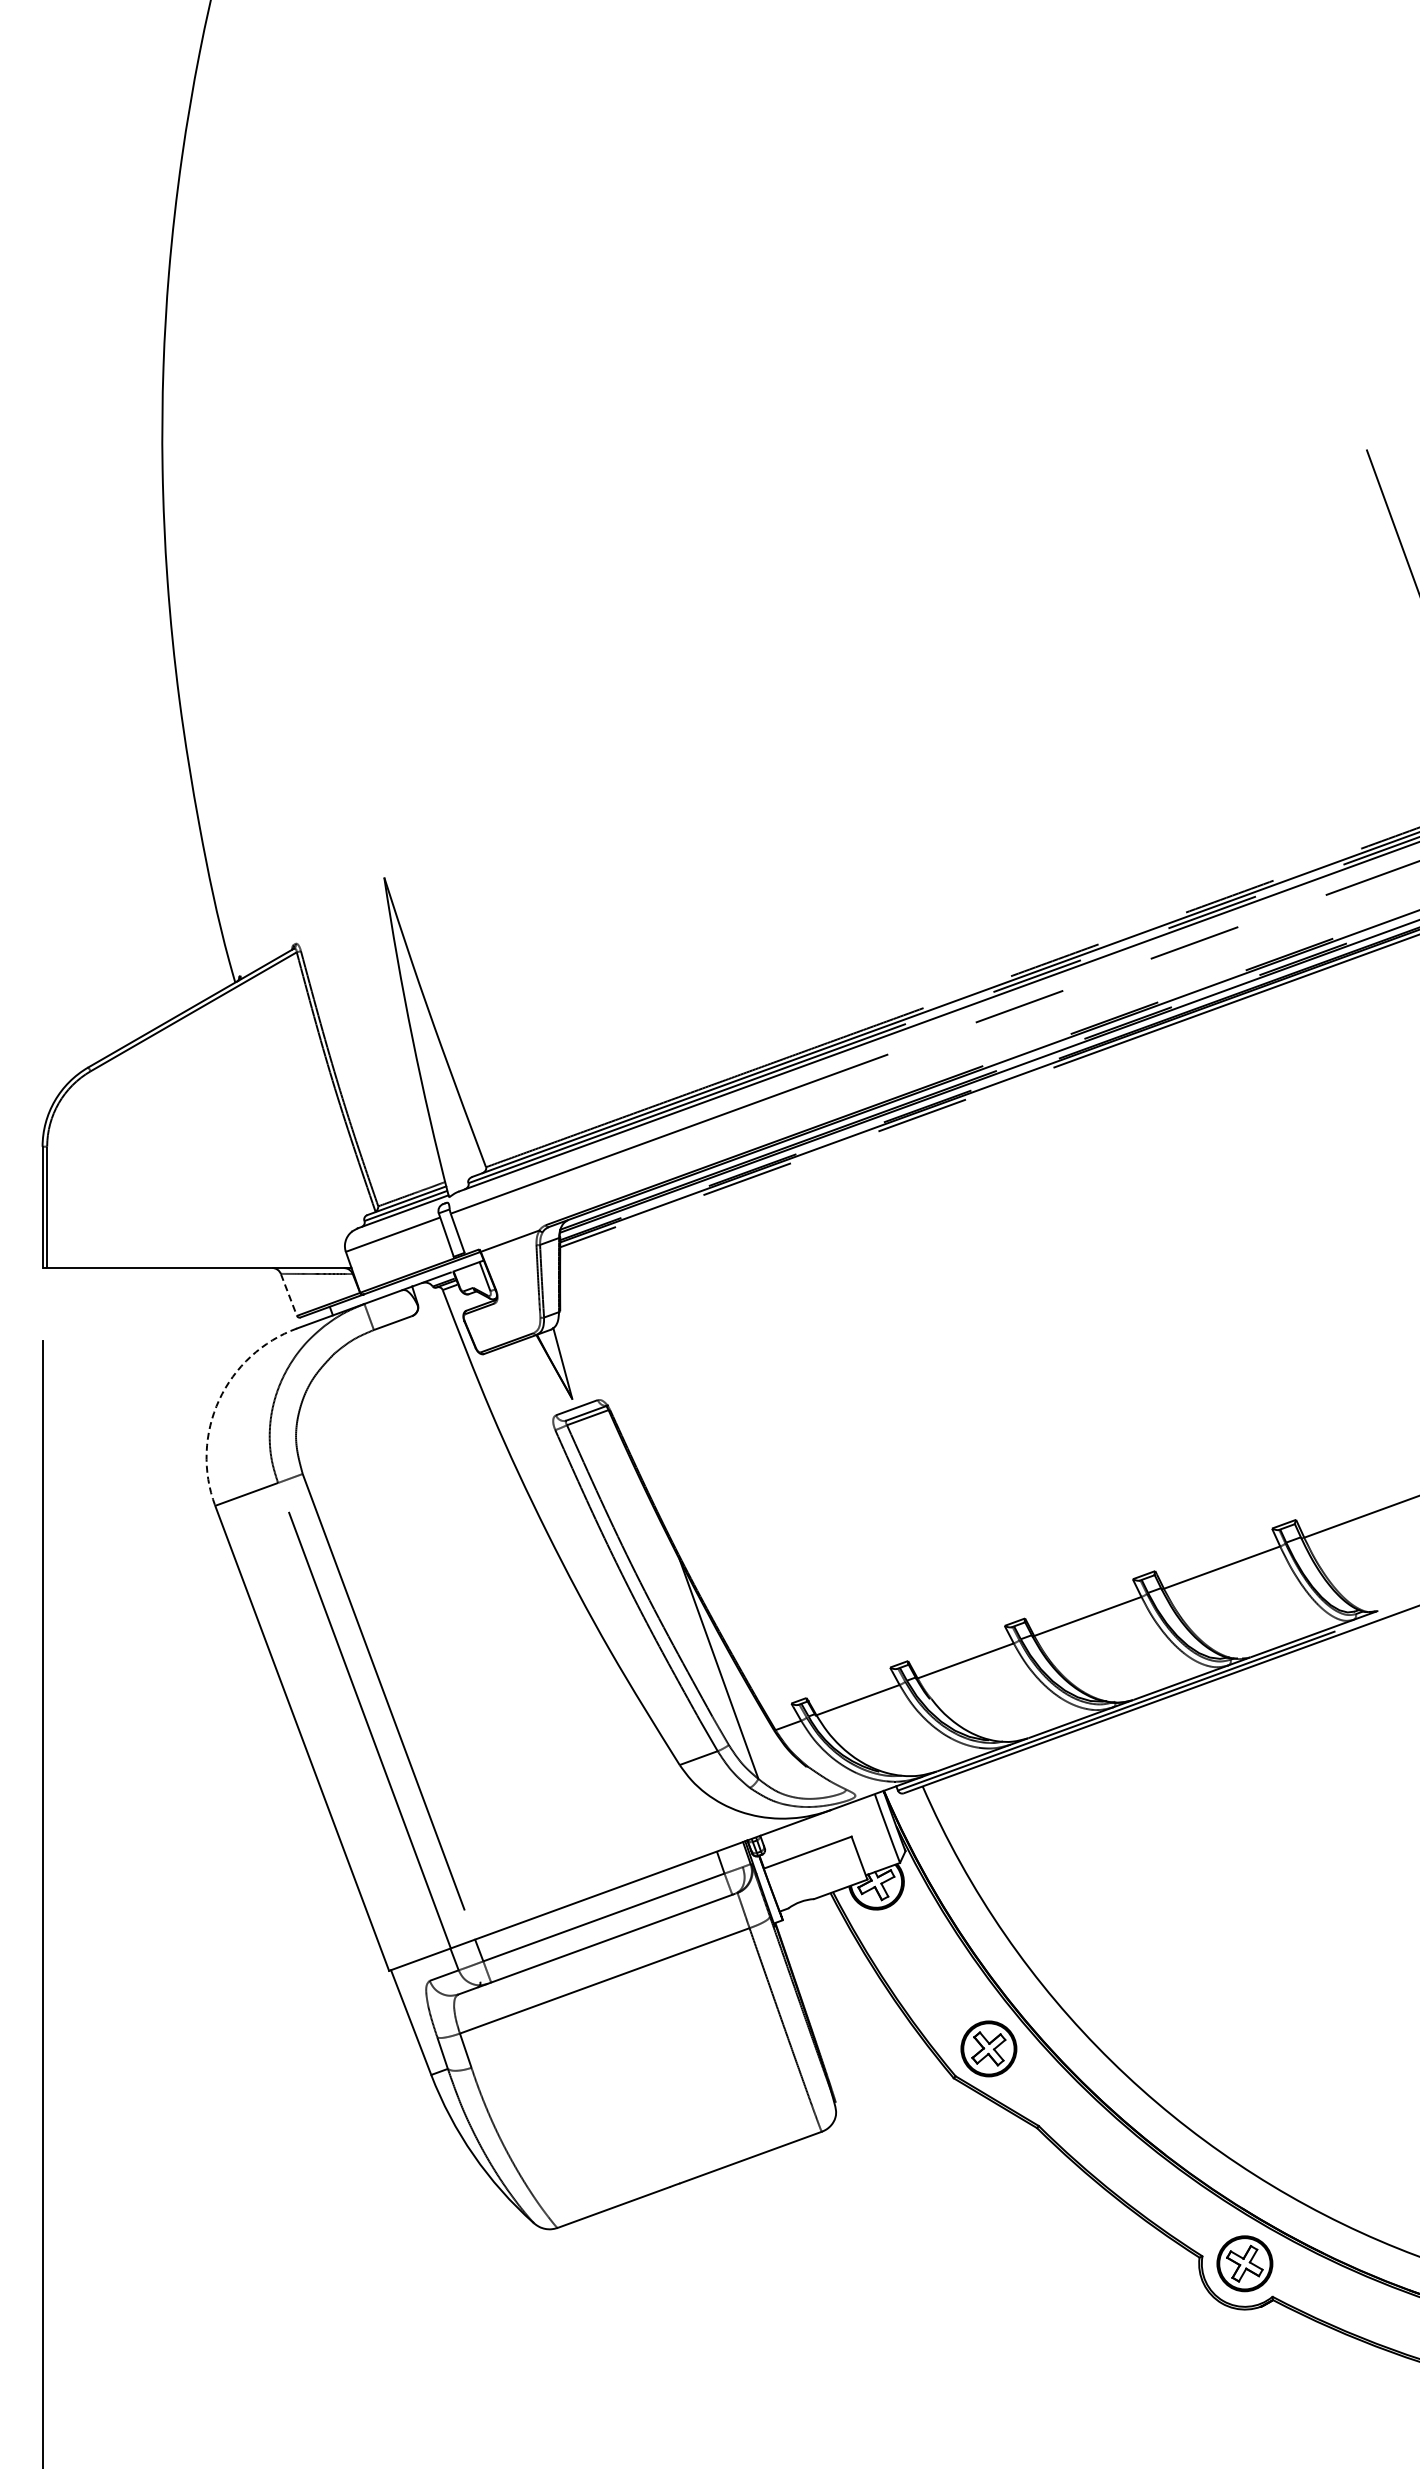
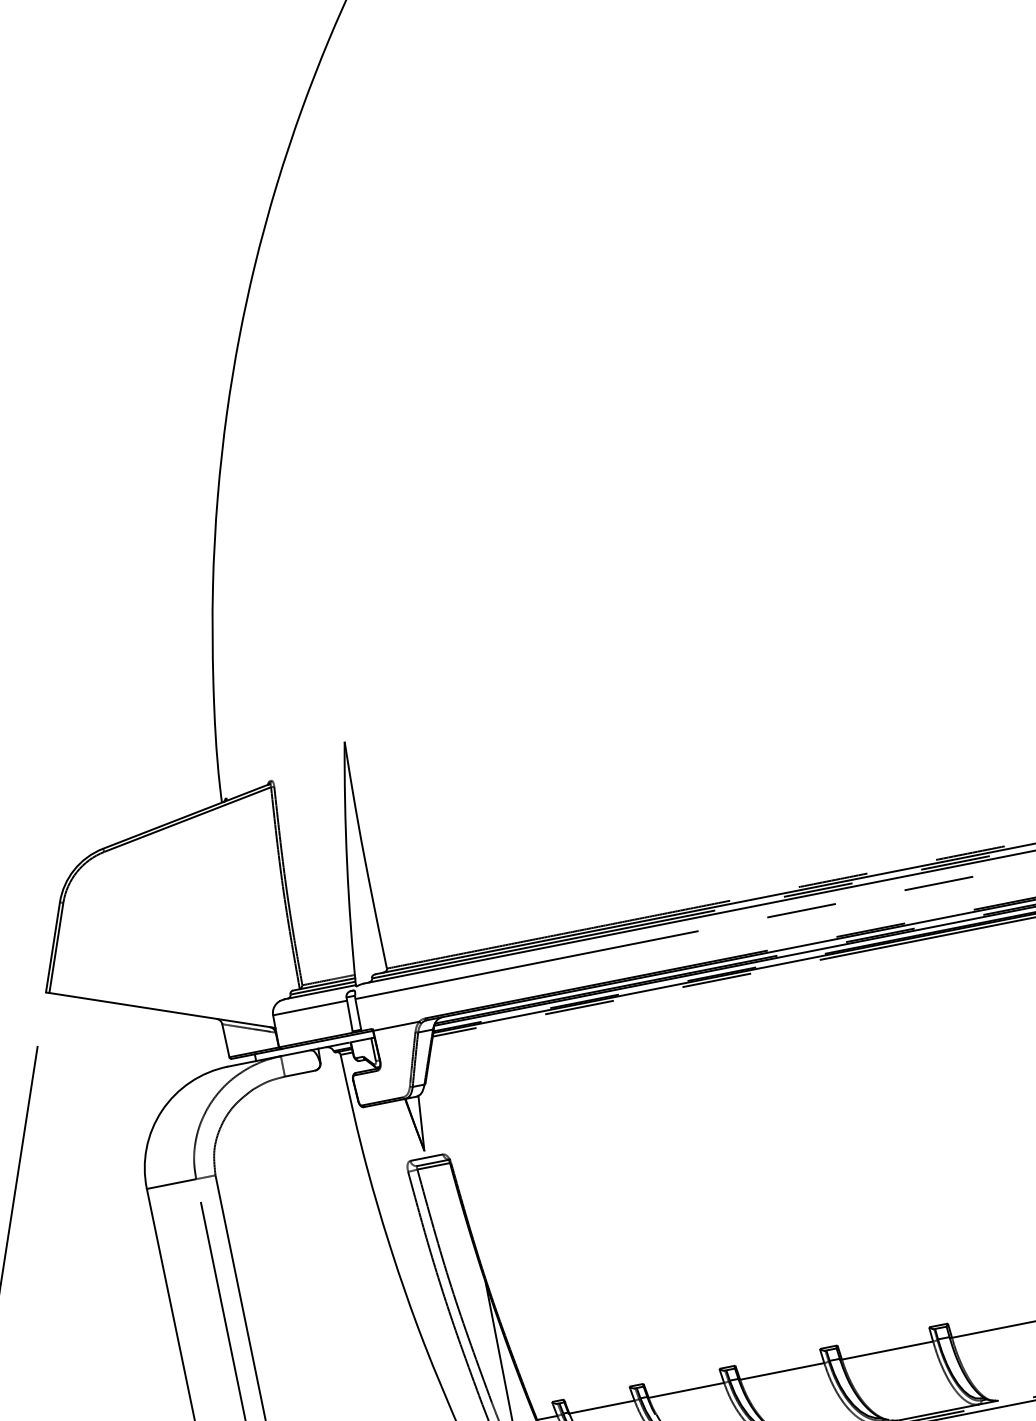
line: (289, 1295) -> (226, 1041), dashed -> solid
arc: (219, 1400) -> (162, 1111), dashed -> solid

